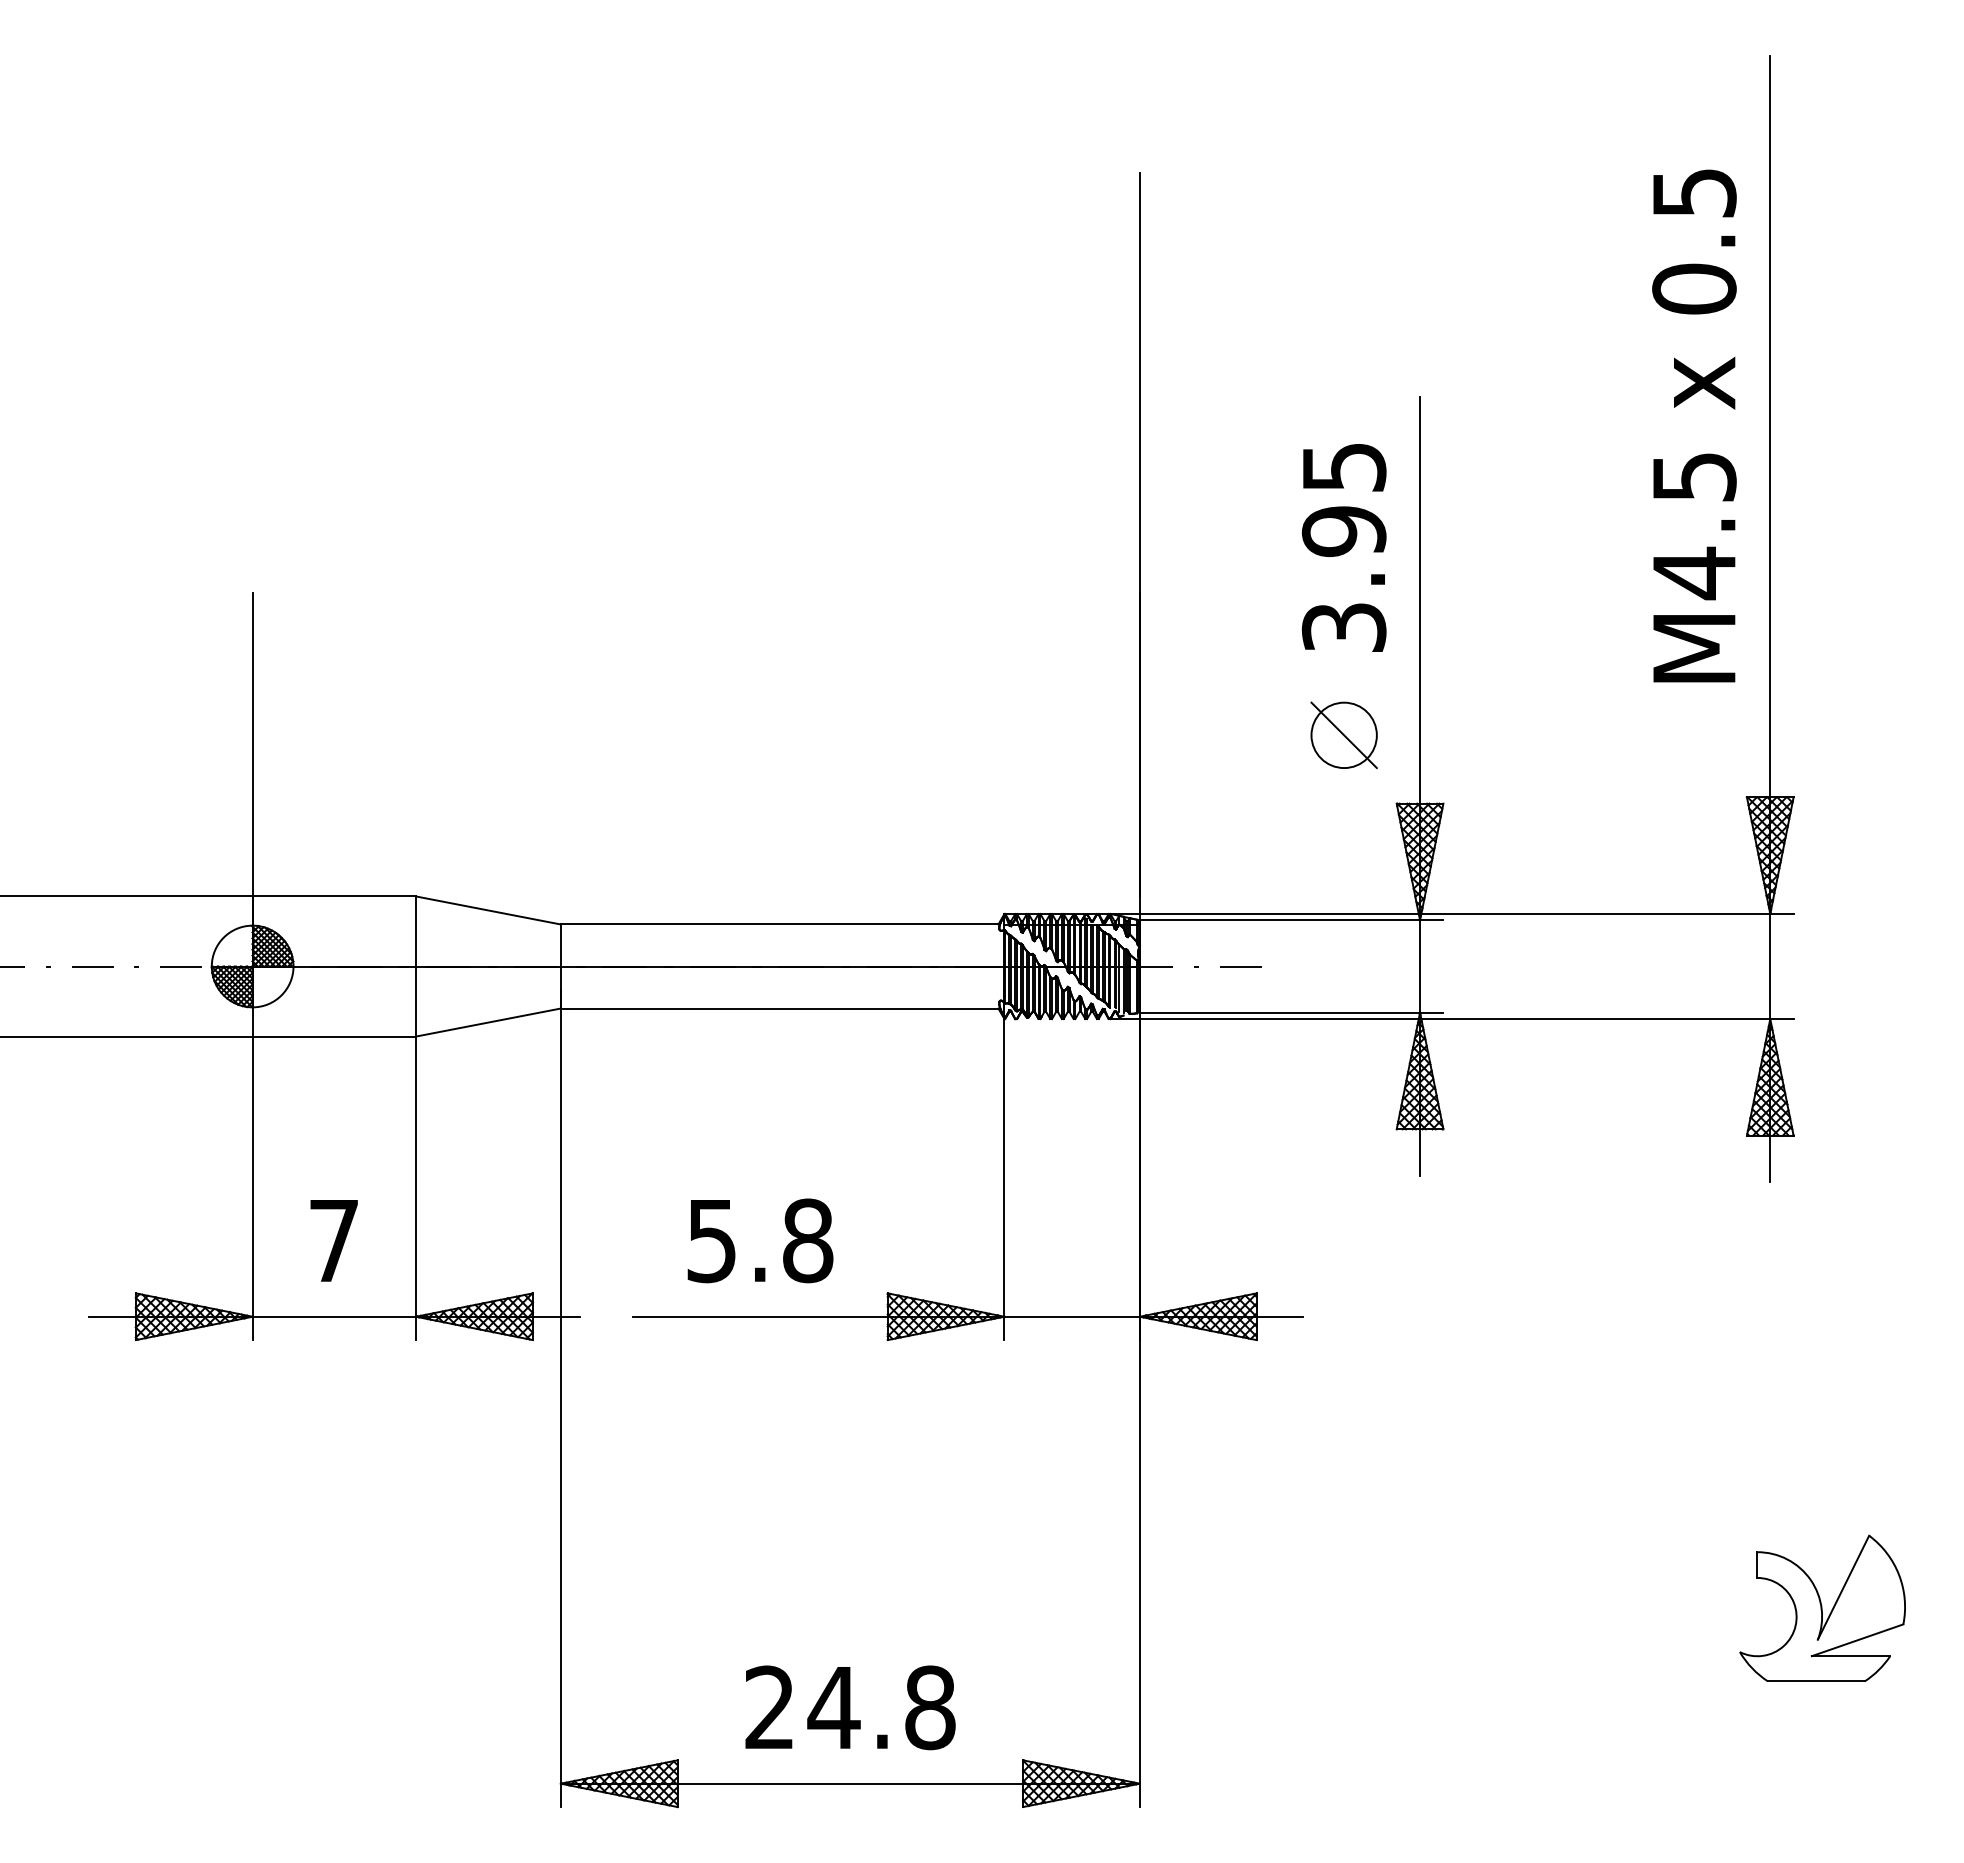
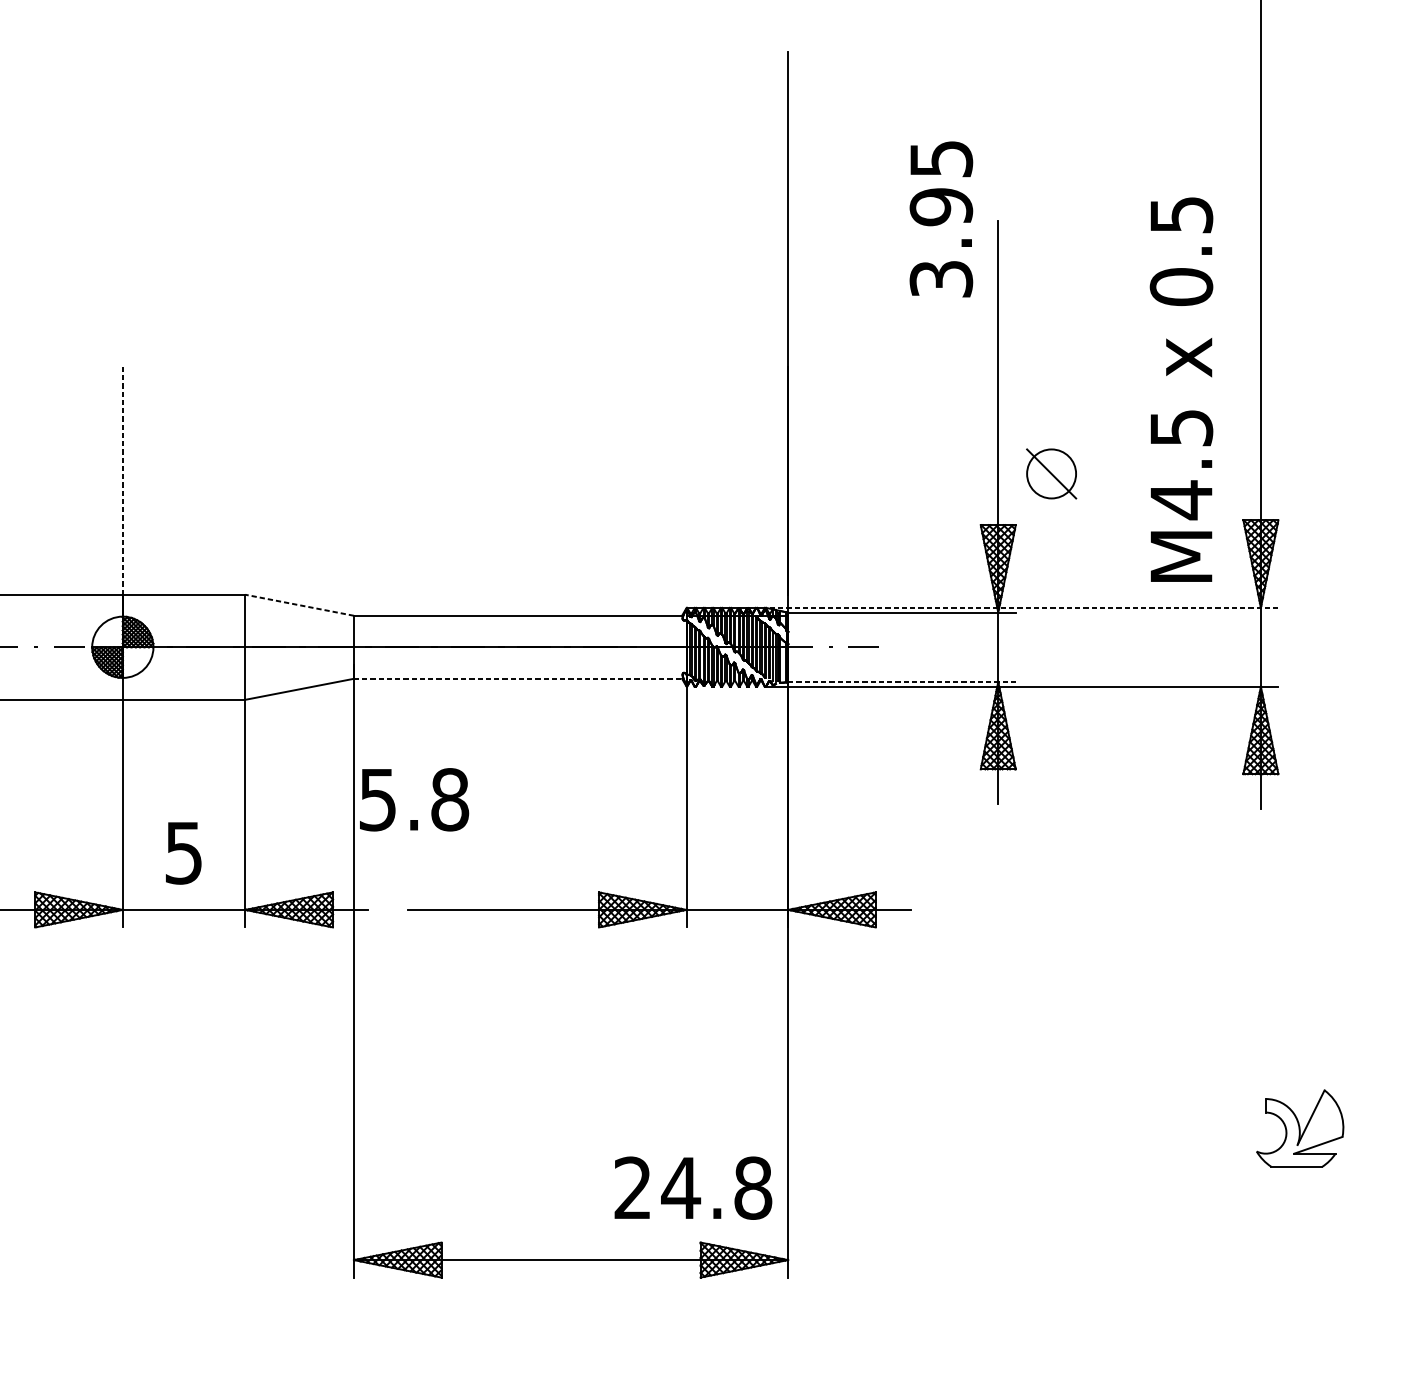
text: (1694, 425) -> (1181, 389), moved
text: (1343, 547) -> (940, 219), moved
part: (1343, 735) -> (1051, 474), moved
line: (252, 744) -> (122, 480), solid -> dashed
line: (488, 910) -> (299, 605), solid -> dashed
line: (1451, 913) -> (1021, 607), solid -> dashed
line: (779, 1008) -> (517, 678), solid -> dashed
line: (1291, 1012) -> (901, 681), solid -> dashed
text: (760, 1240) -> (414, 799), moved
text: (333, 1241) -> (183, 853), 7 -> 5
part: (1822, 1607) -> (1300, 1127), size x0.7
text: (850, 1707) -> (693, 1187), moved

